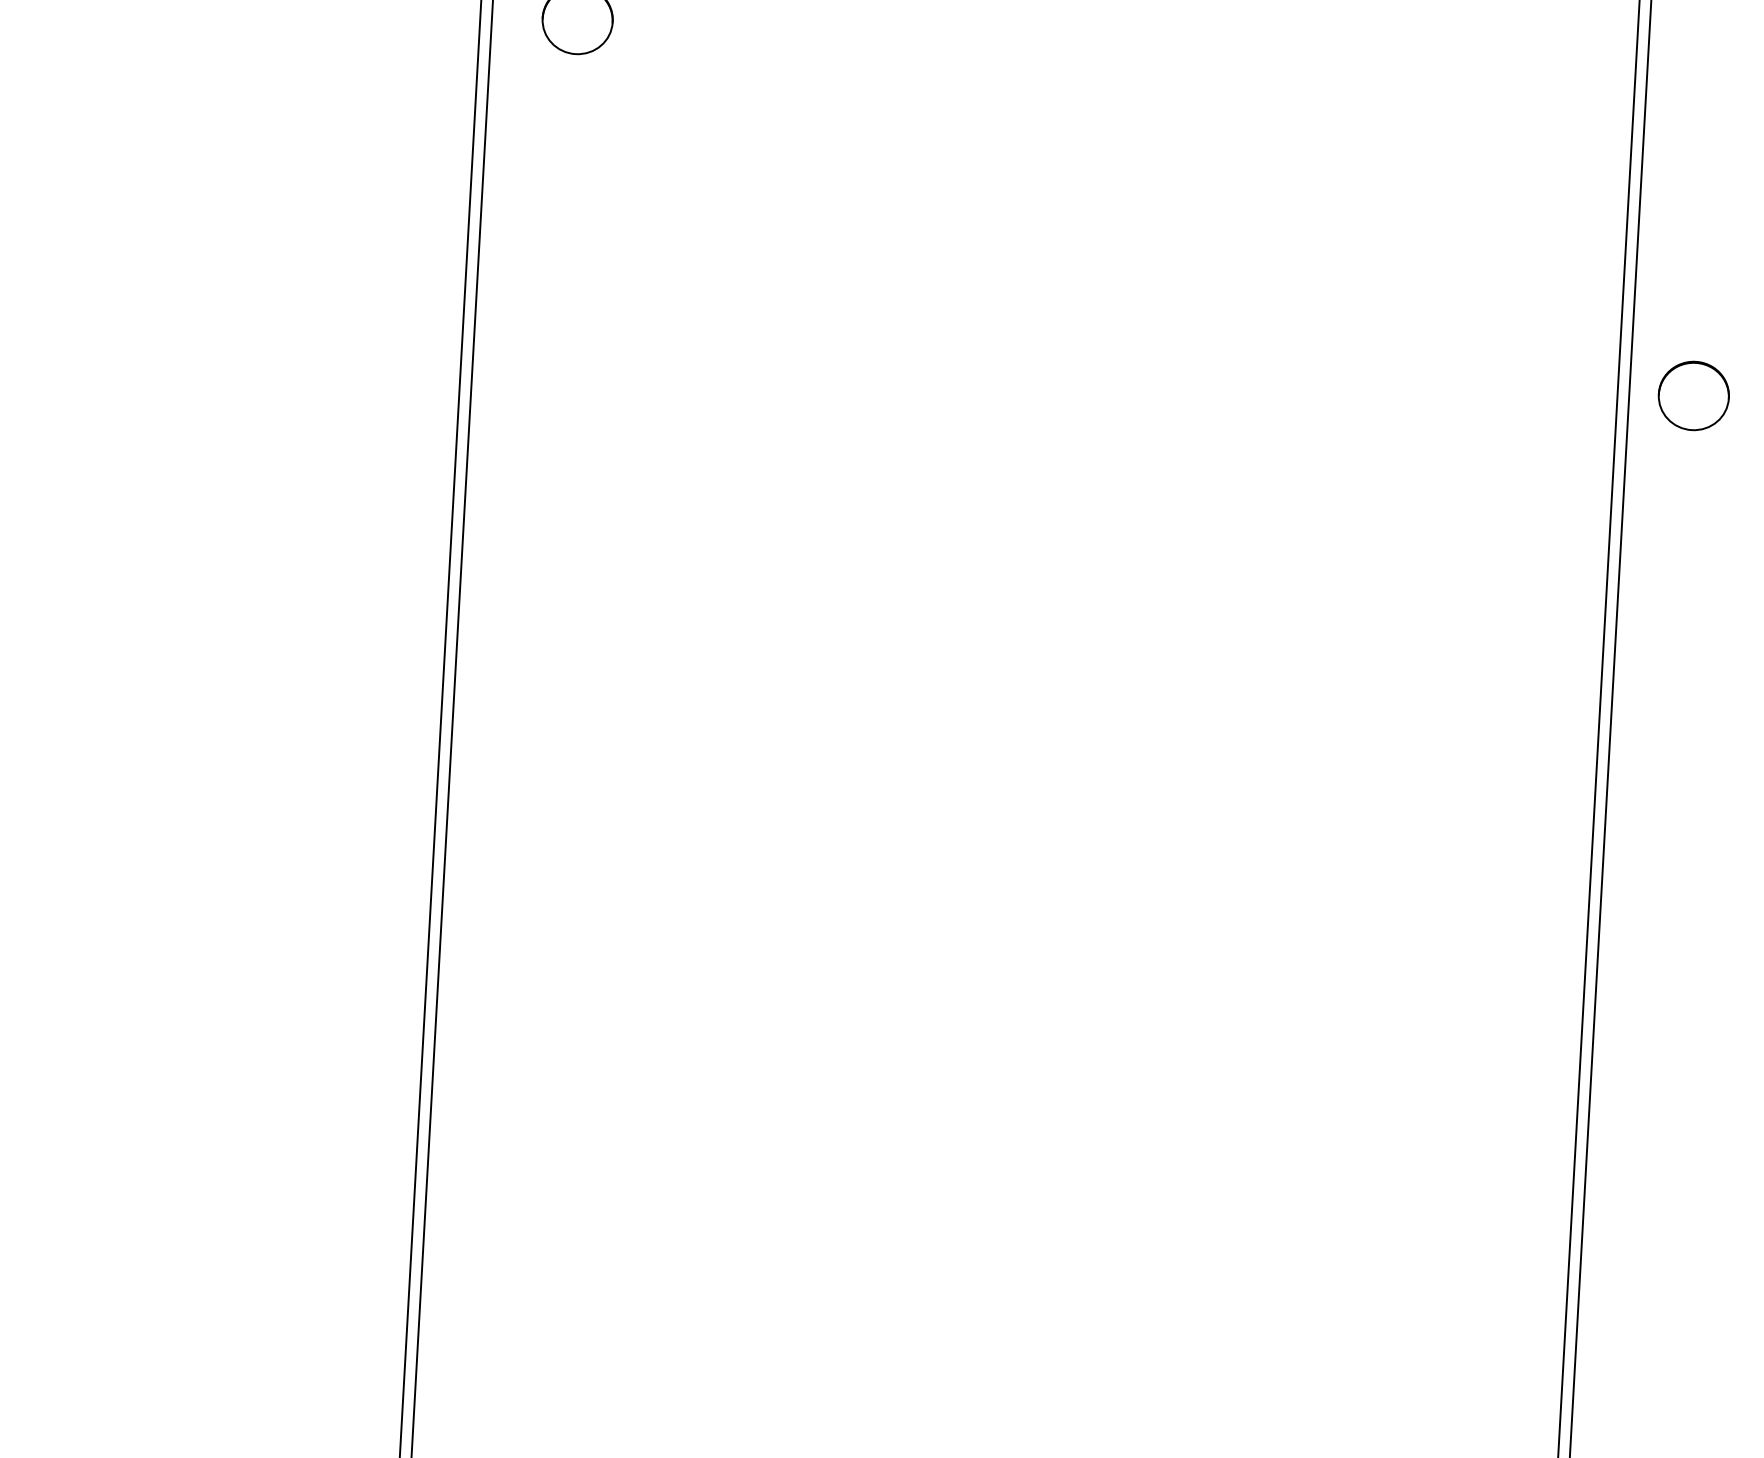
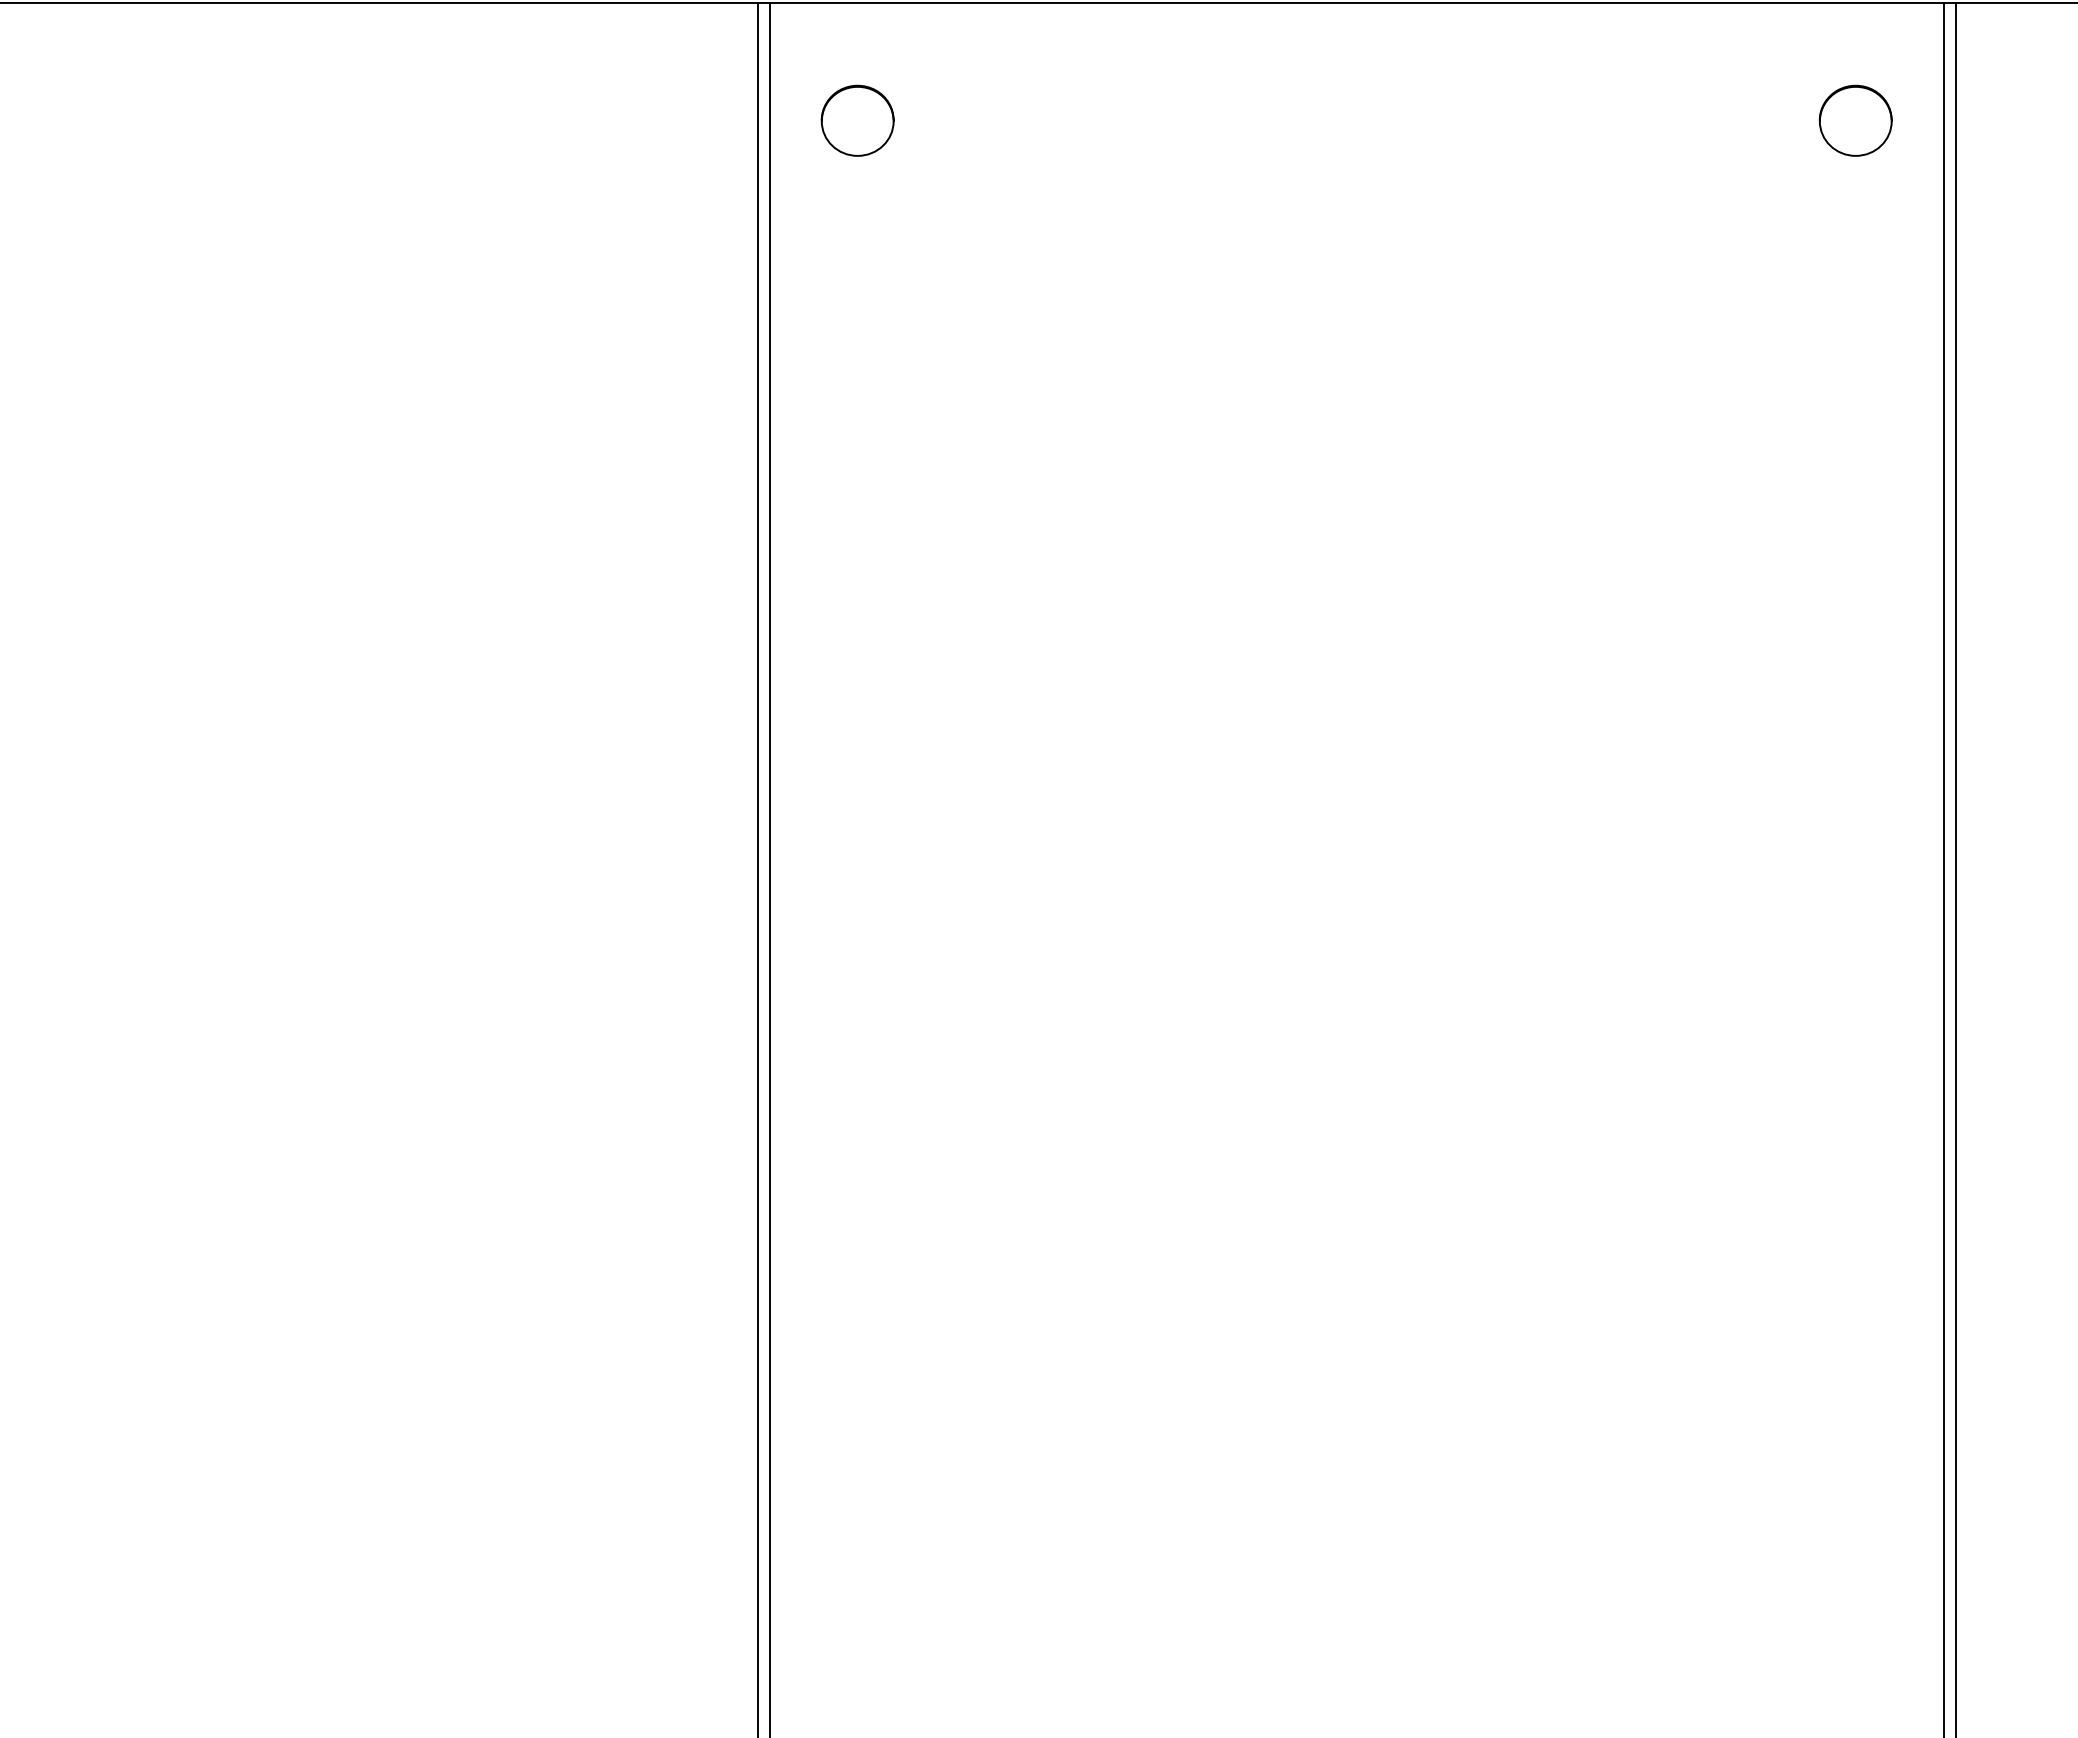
part: (1693, 395) -> (1855, 120), moved

